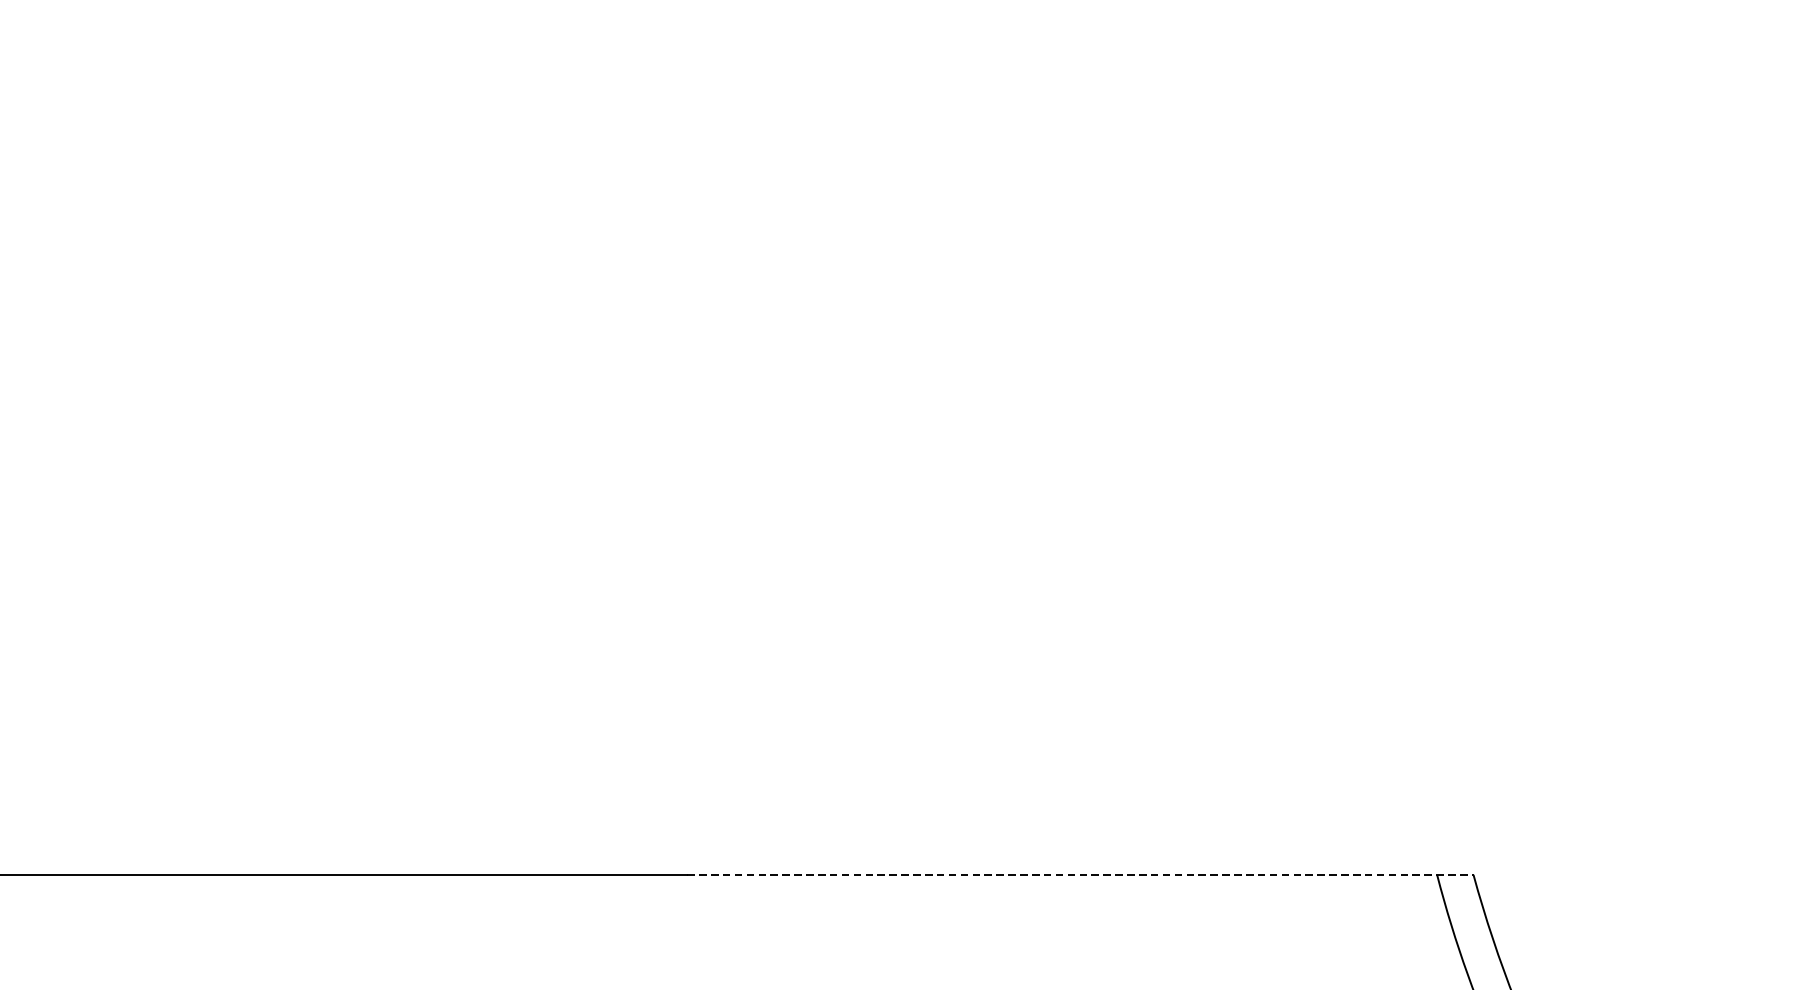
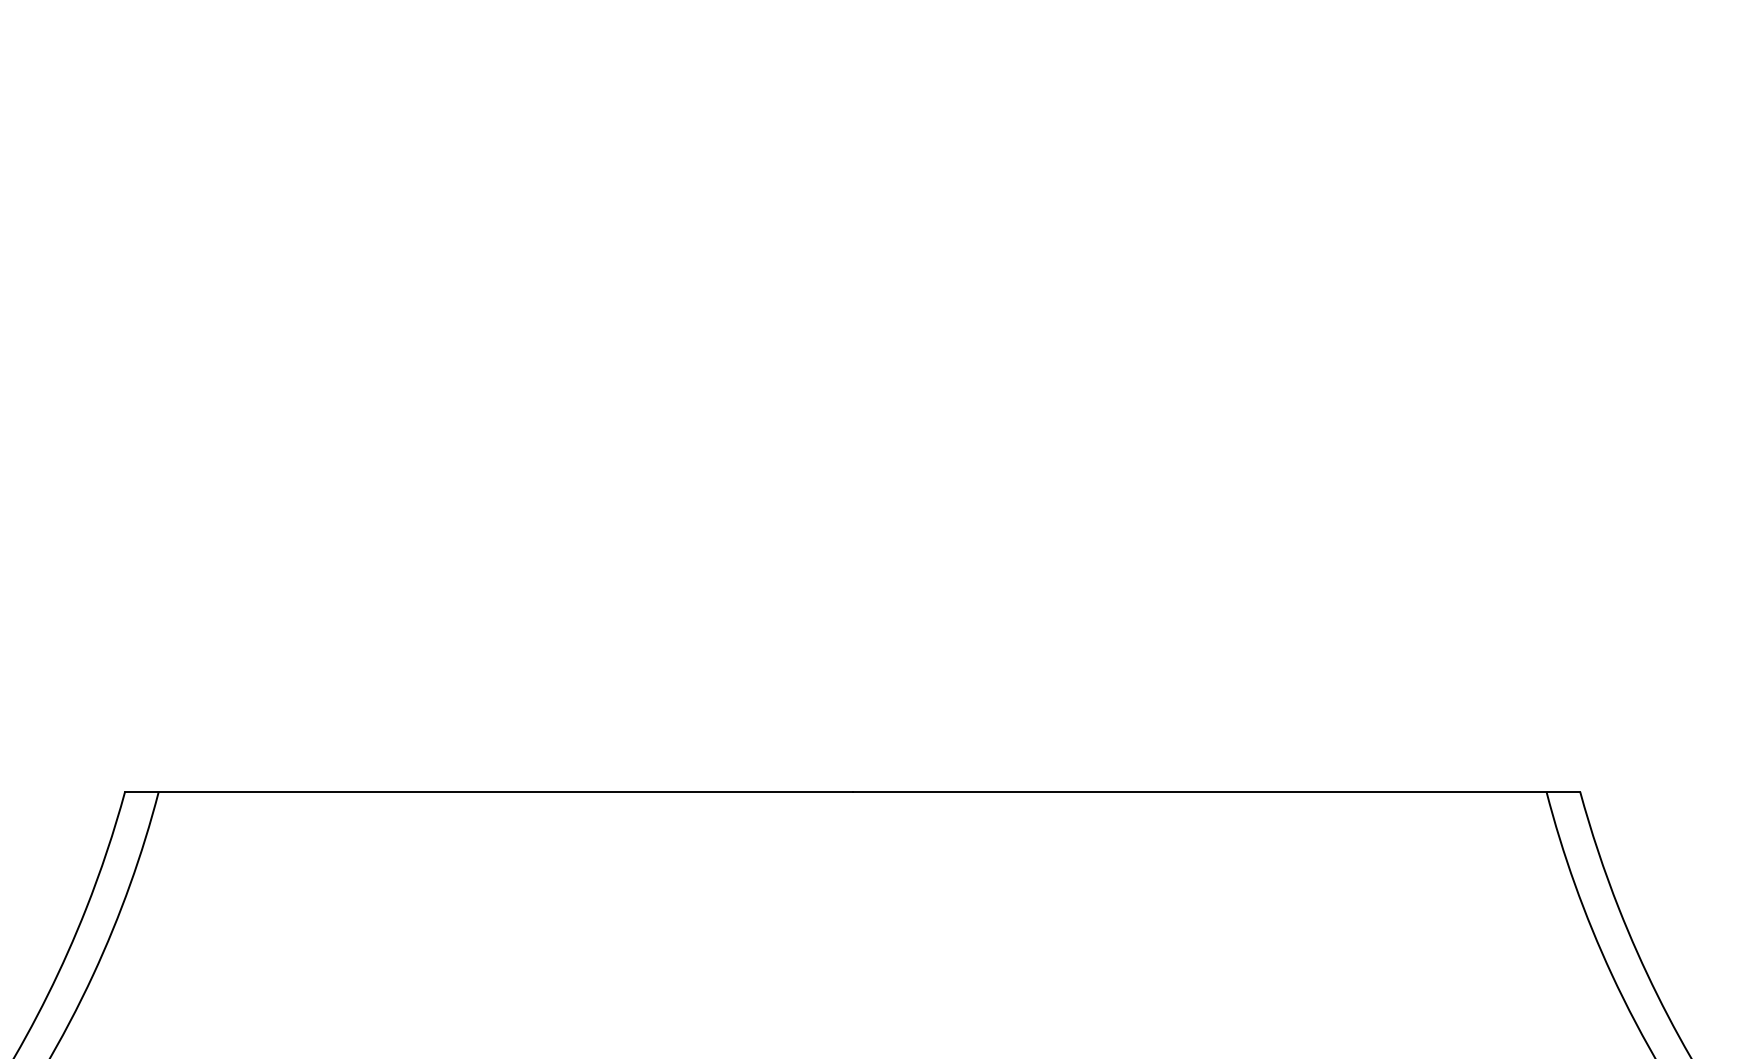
line: (1080, 874) -> (1216, 791), dashed -> solid

